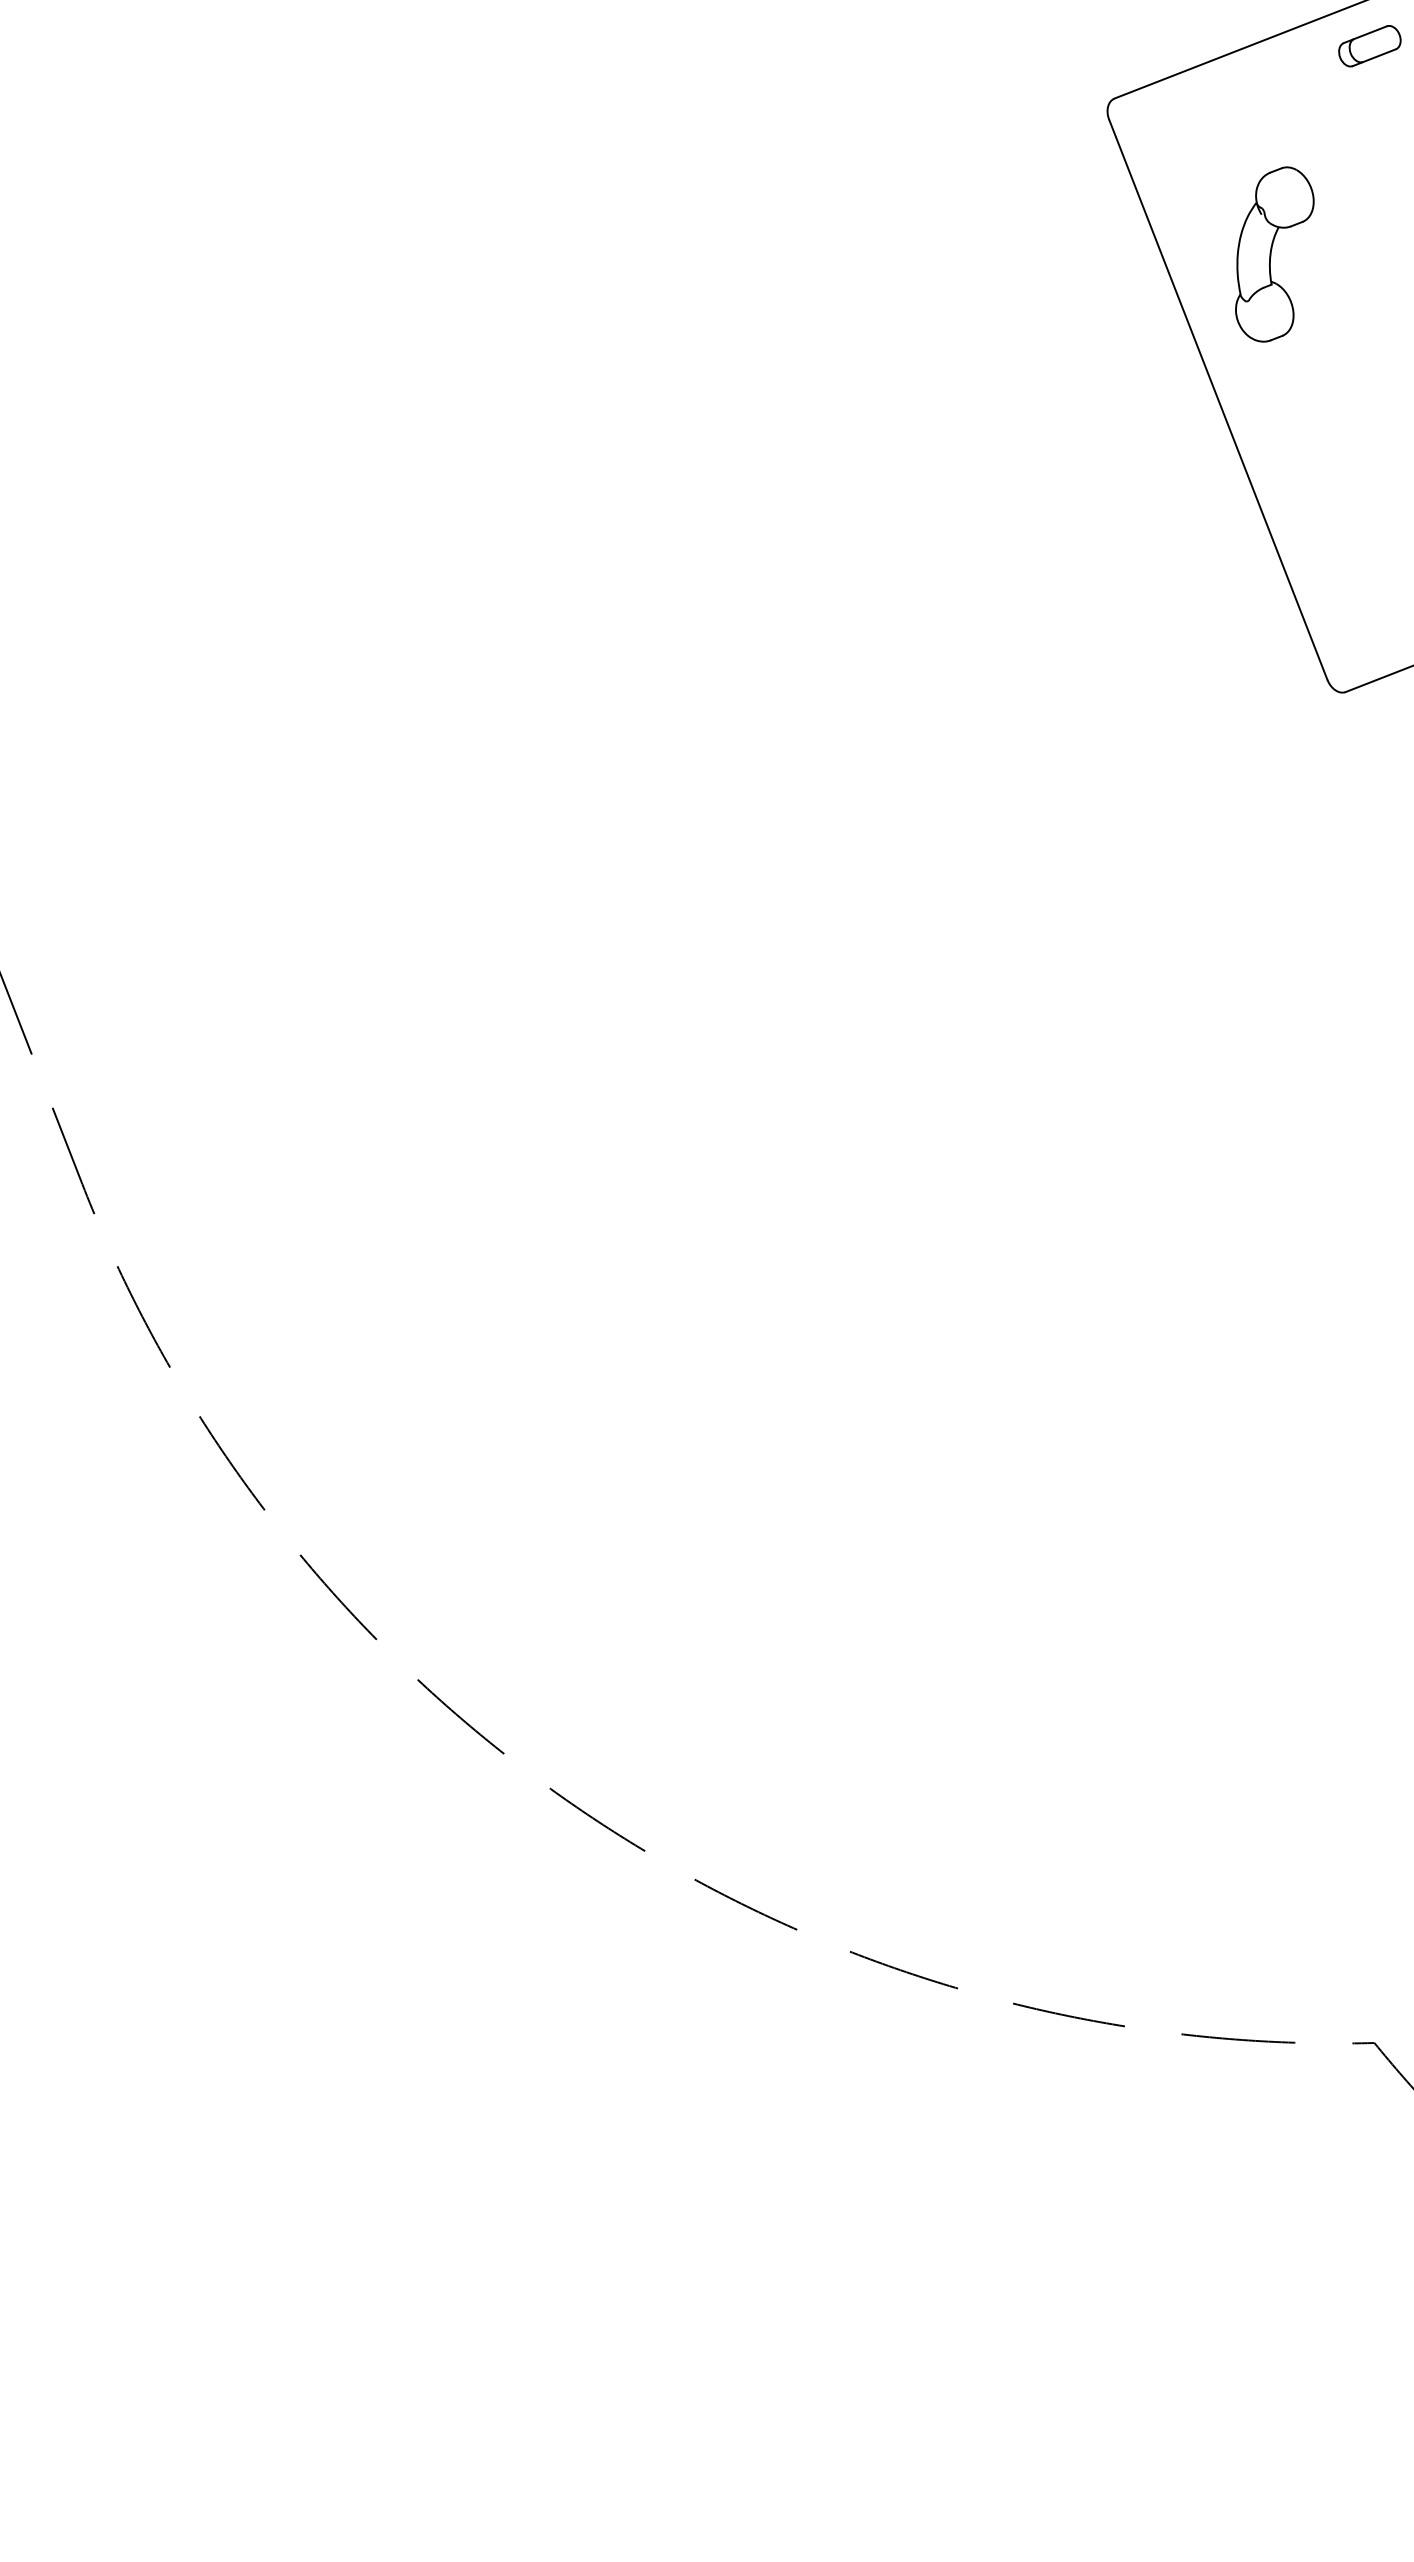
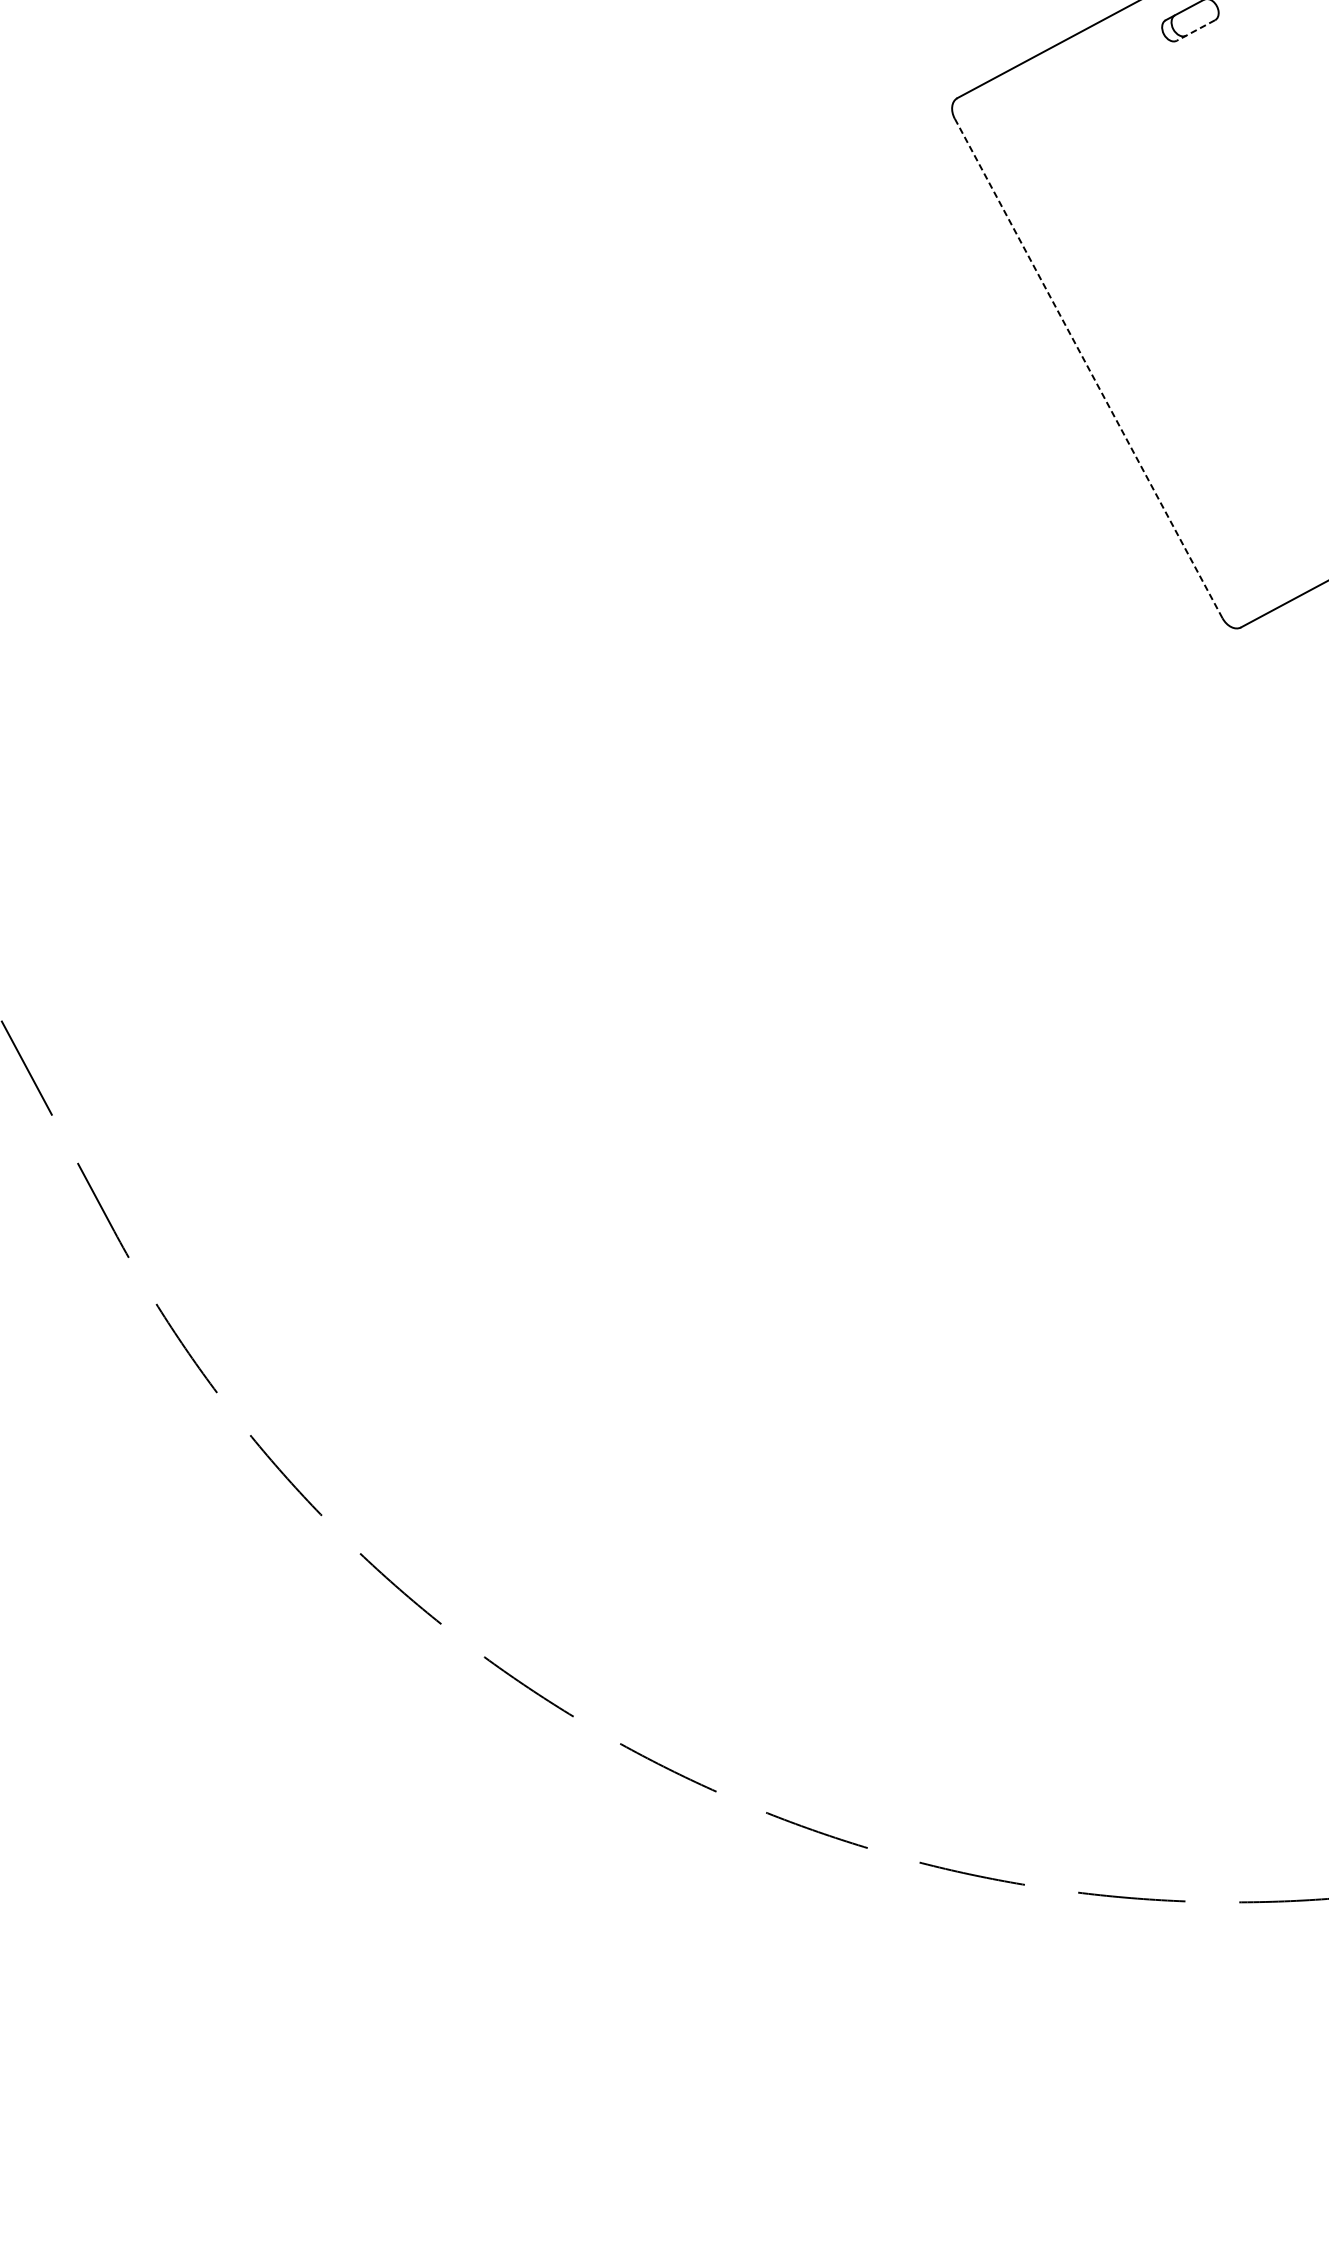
line: (1373, 57) -> (1195, 30), solid -> dashed
part: (1274, 254) -> (1124, 226), removed
line: (1218, 399) -> (1088, 368), solid -> dashed

